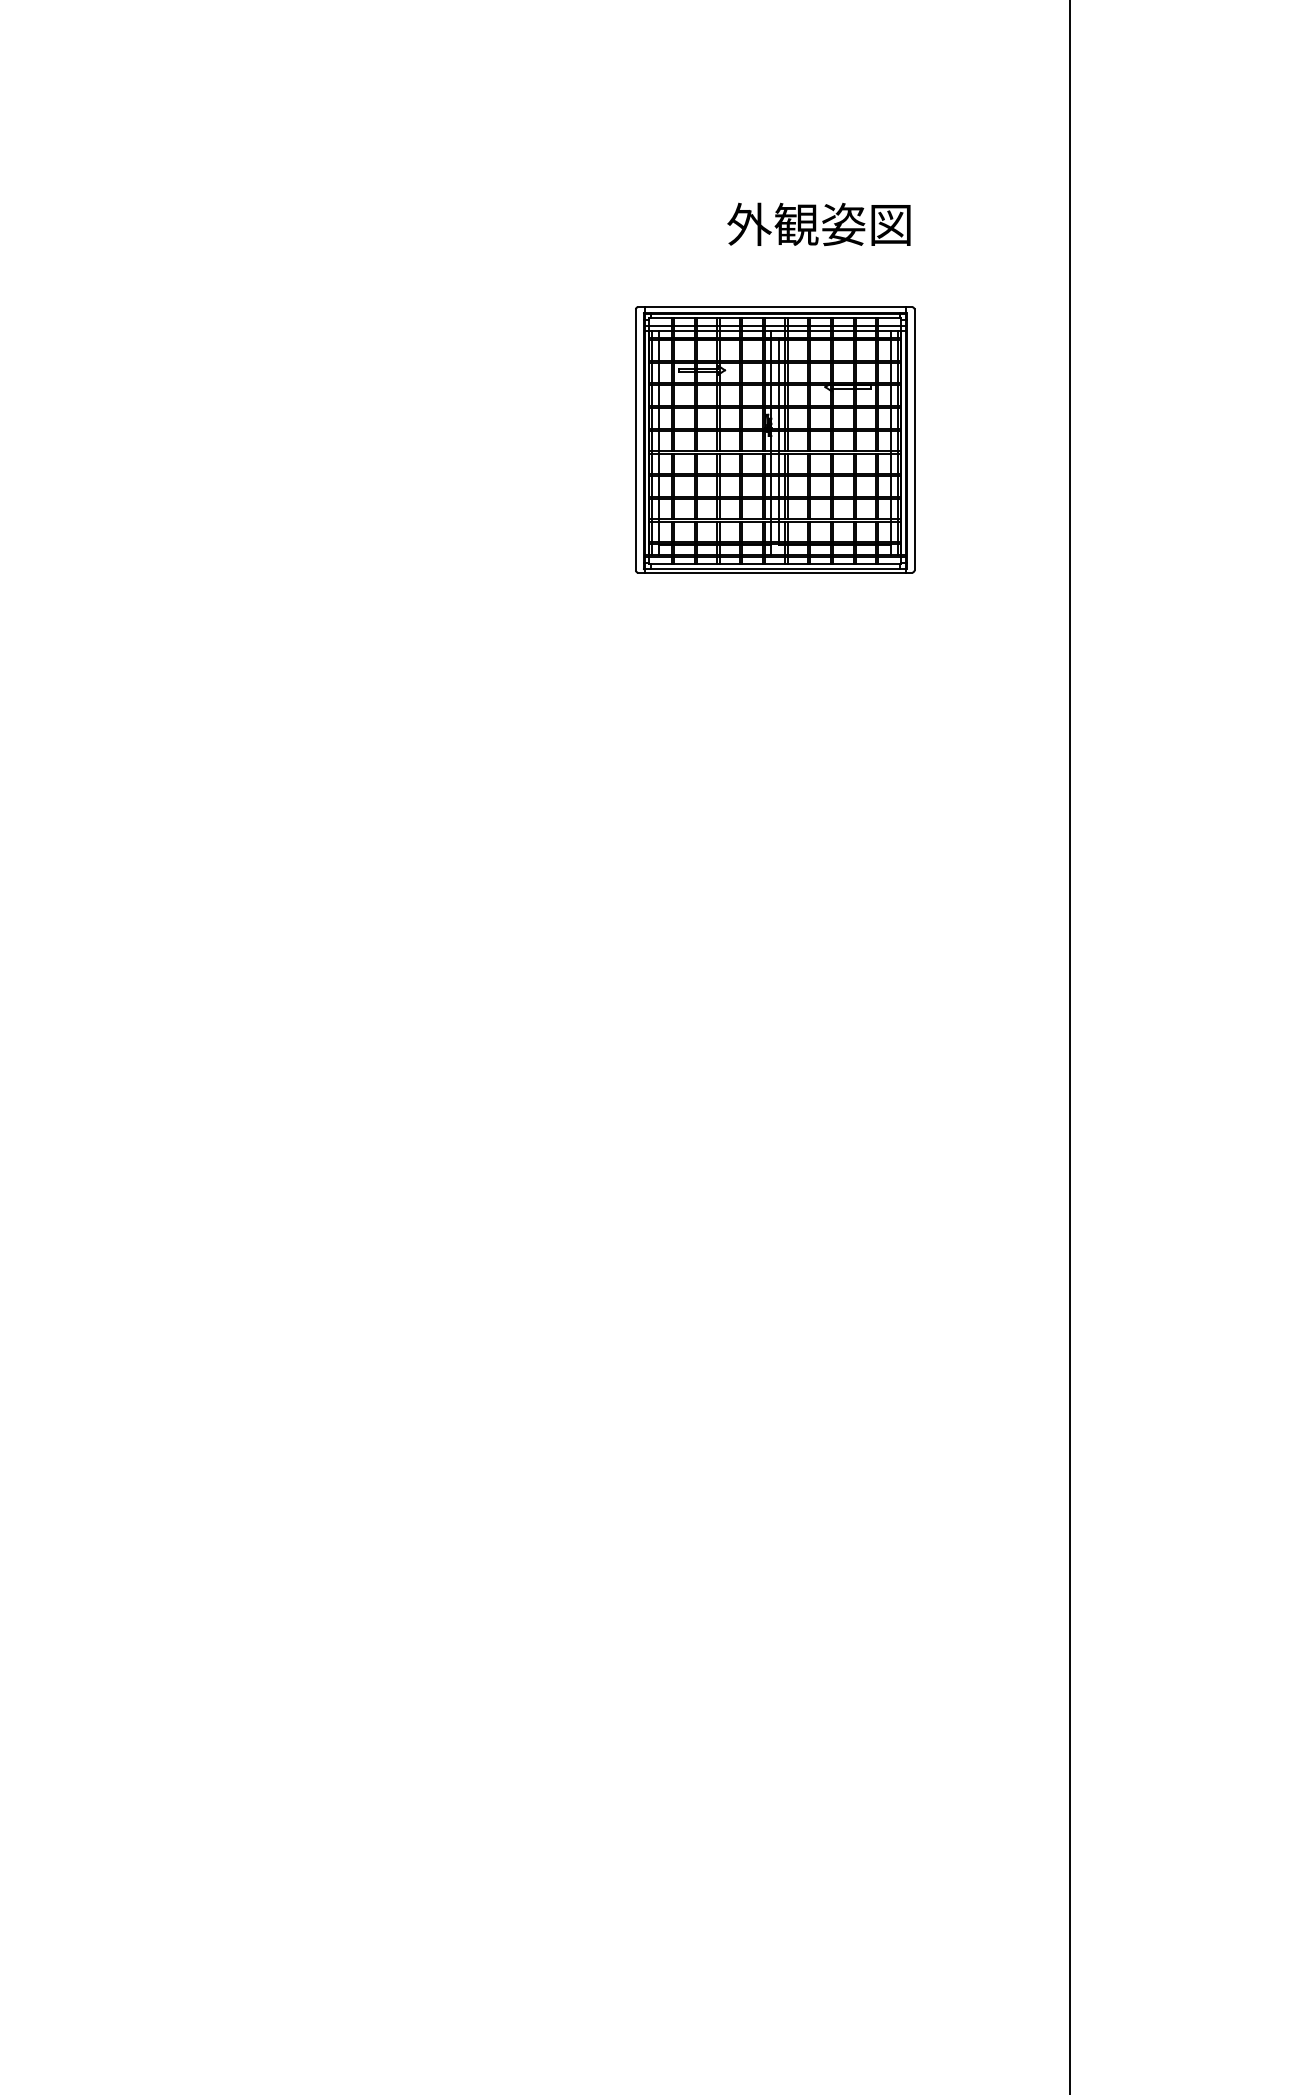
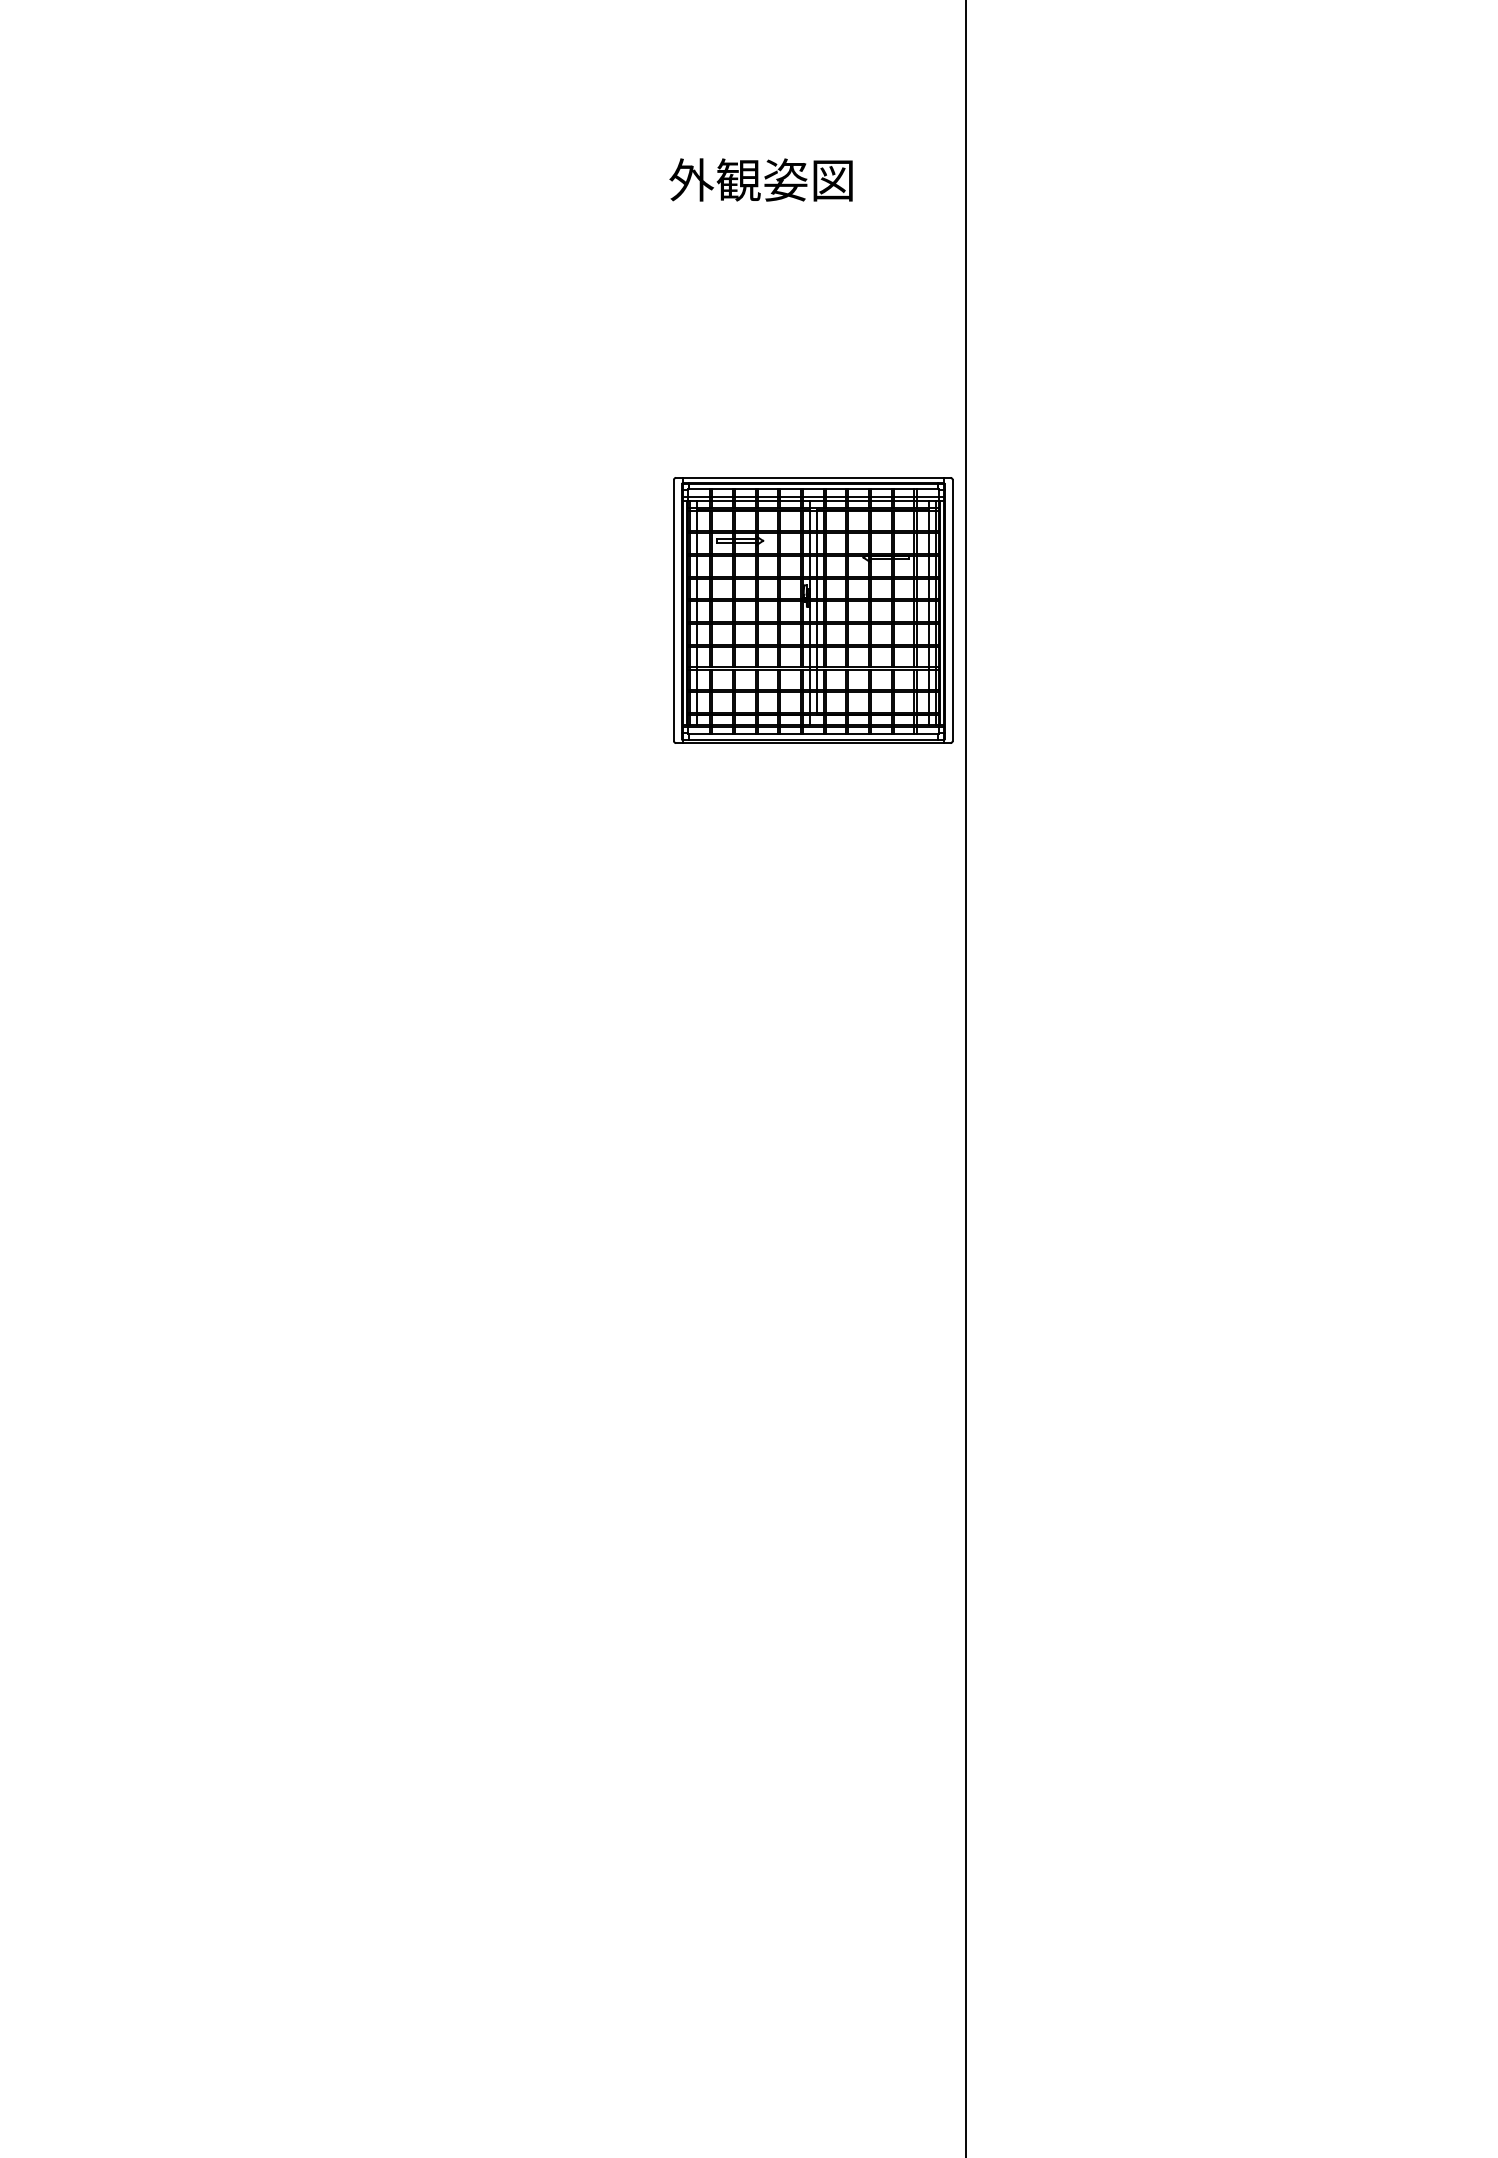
text: (818, 223) -> (760, 179), moved
part: (775, 439) -> (813, 610), moved

